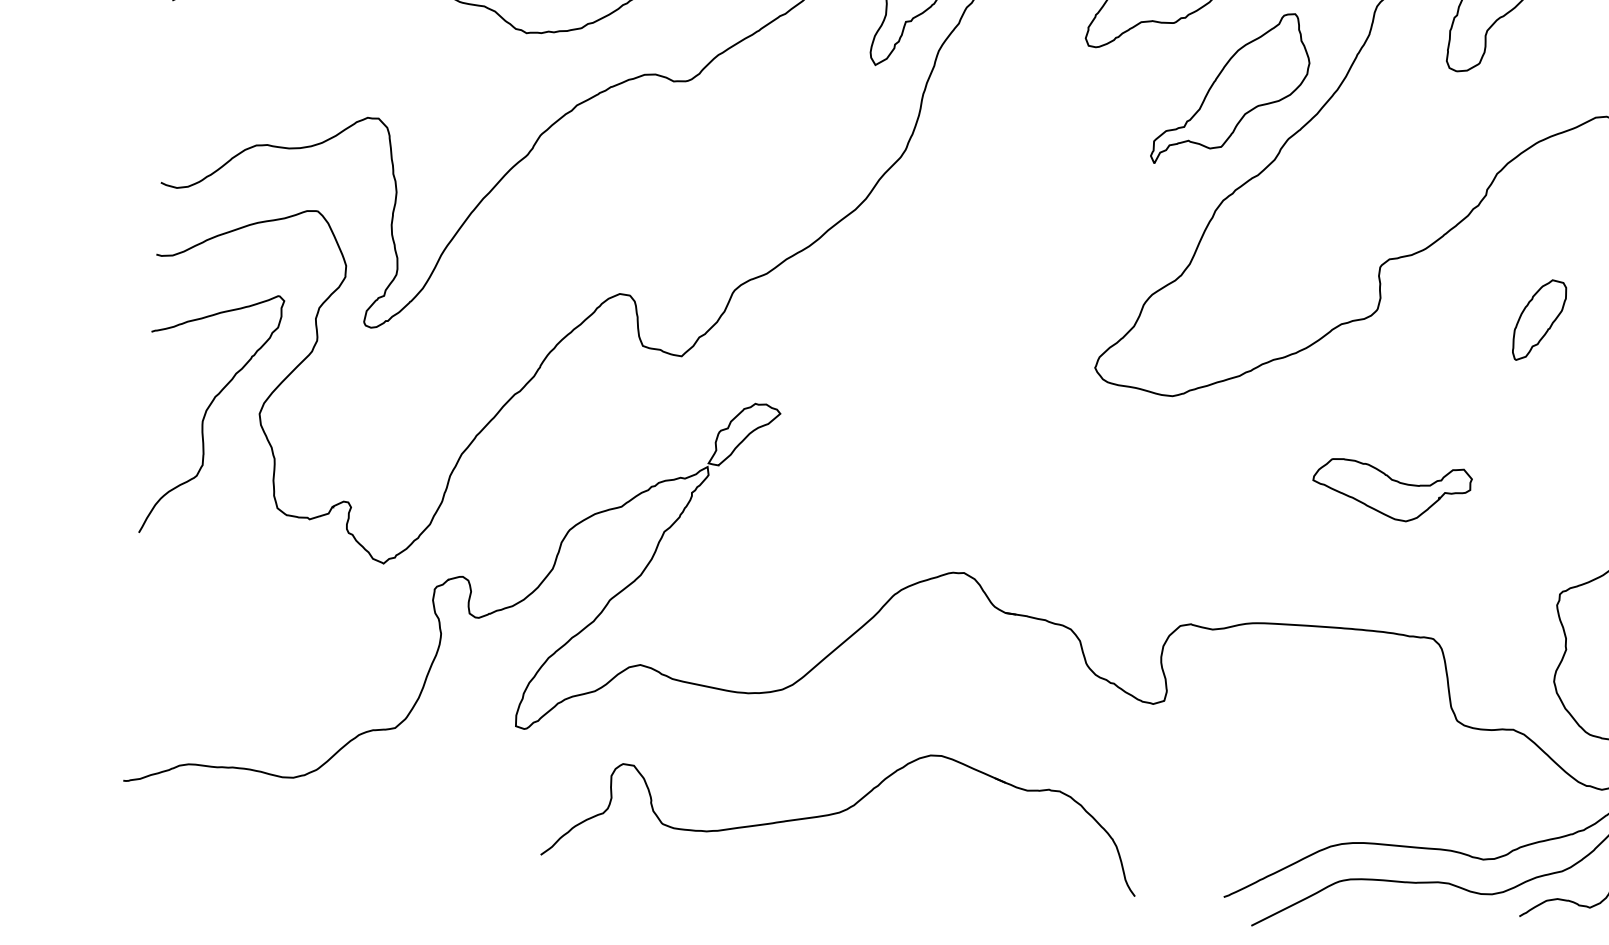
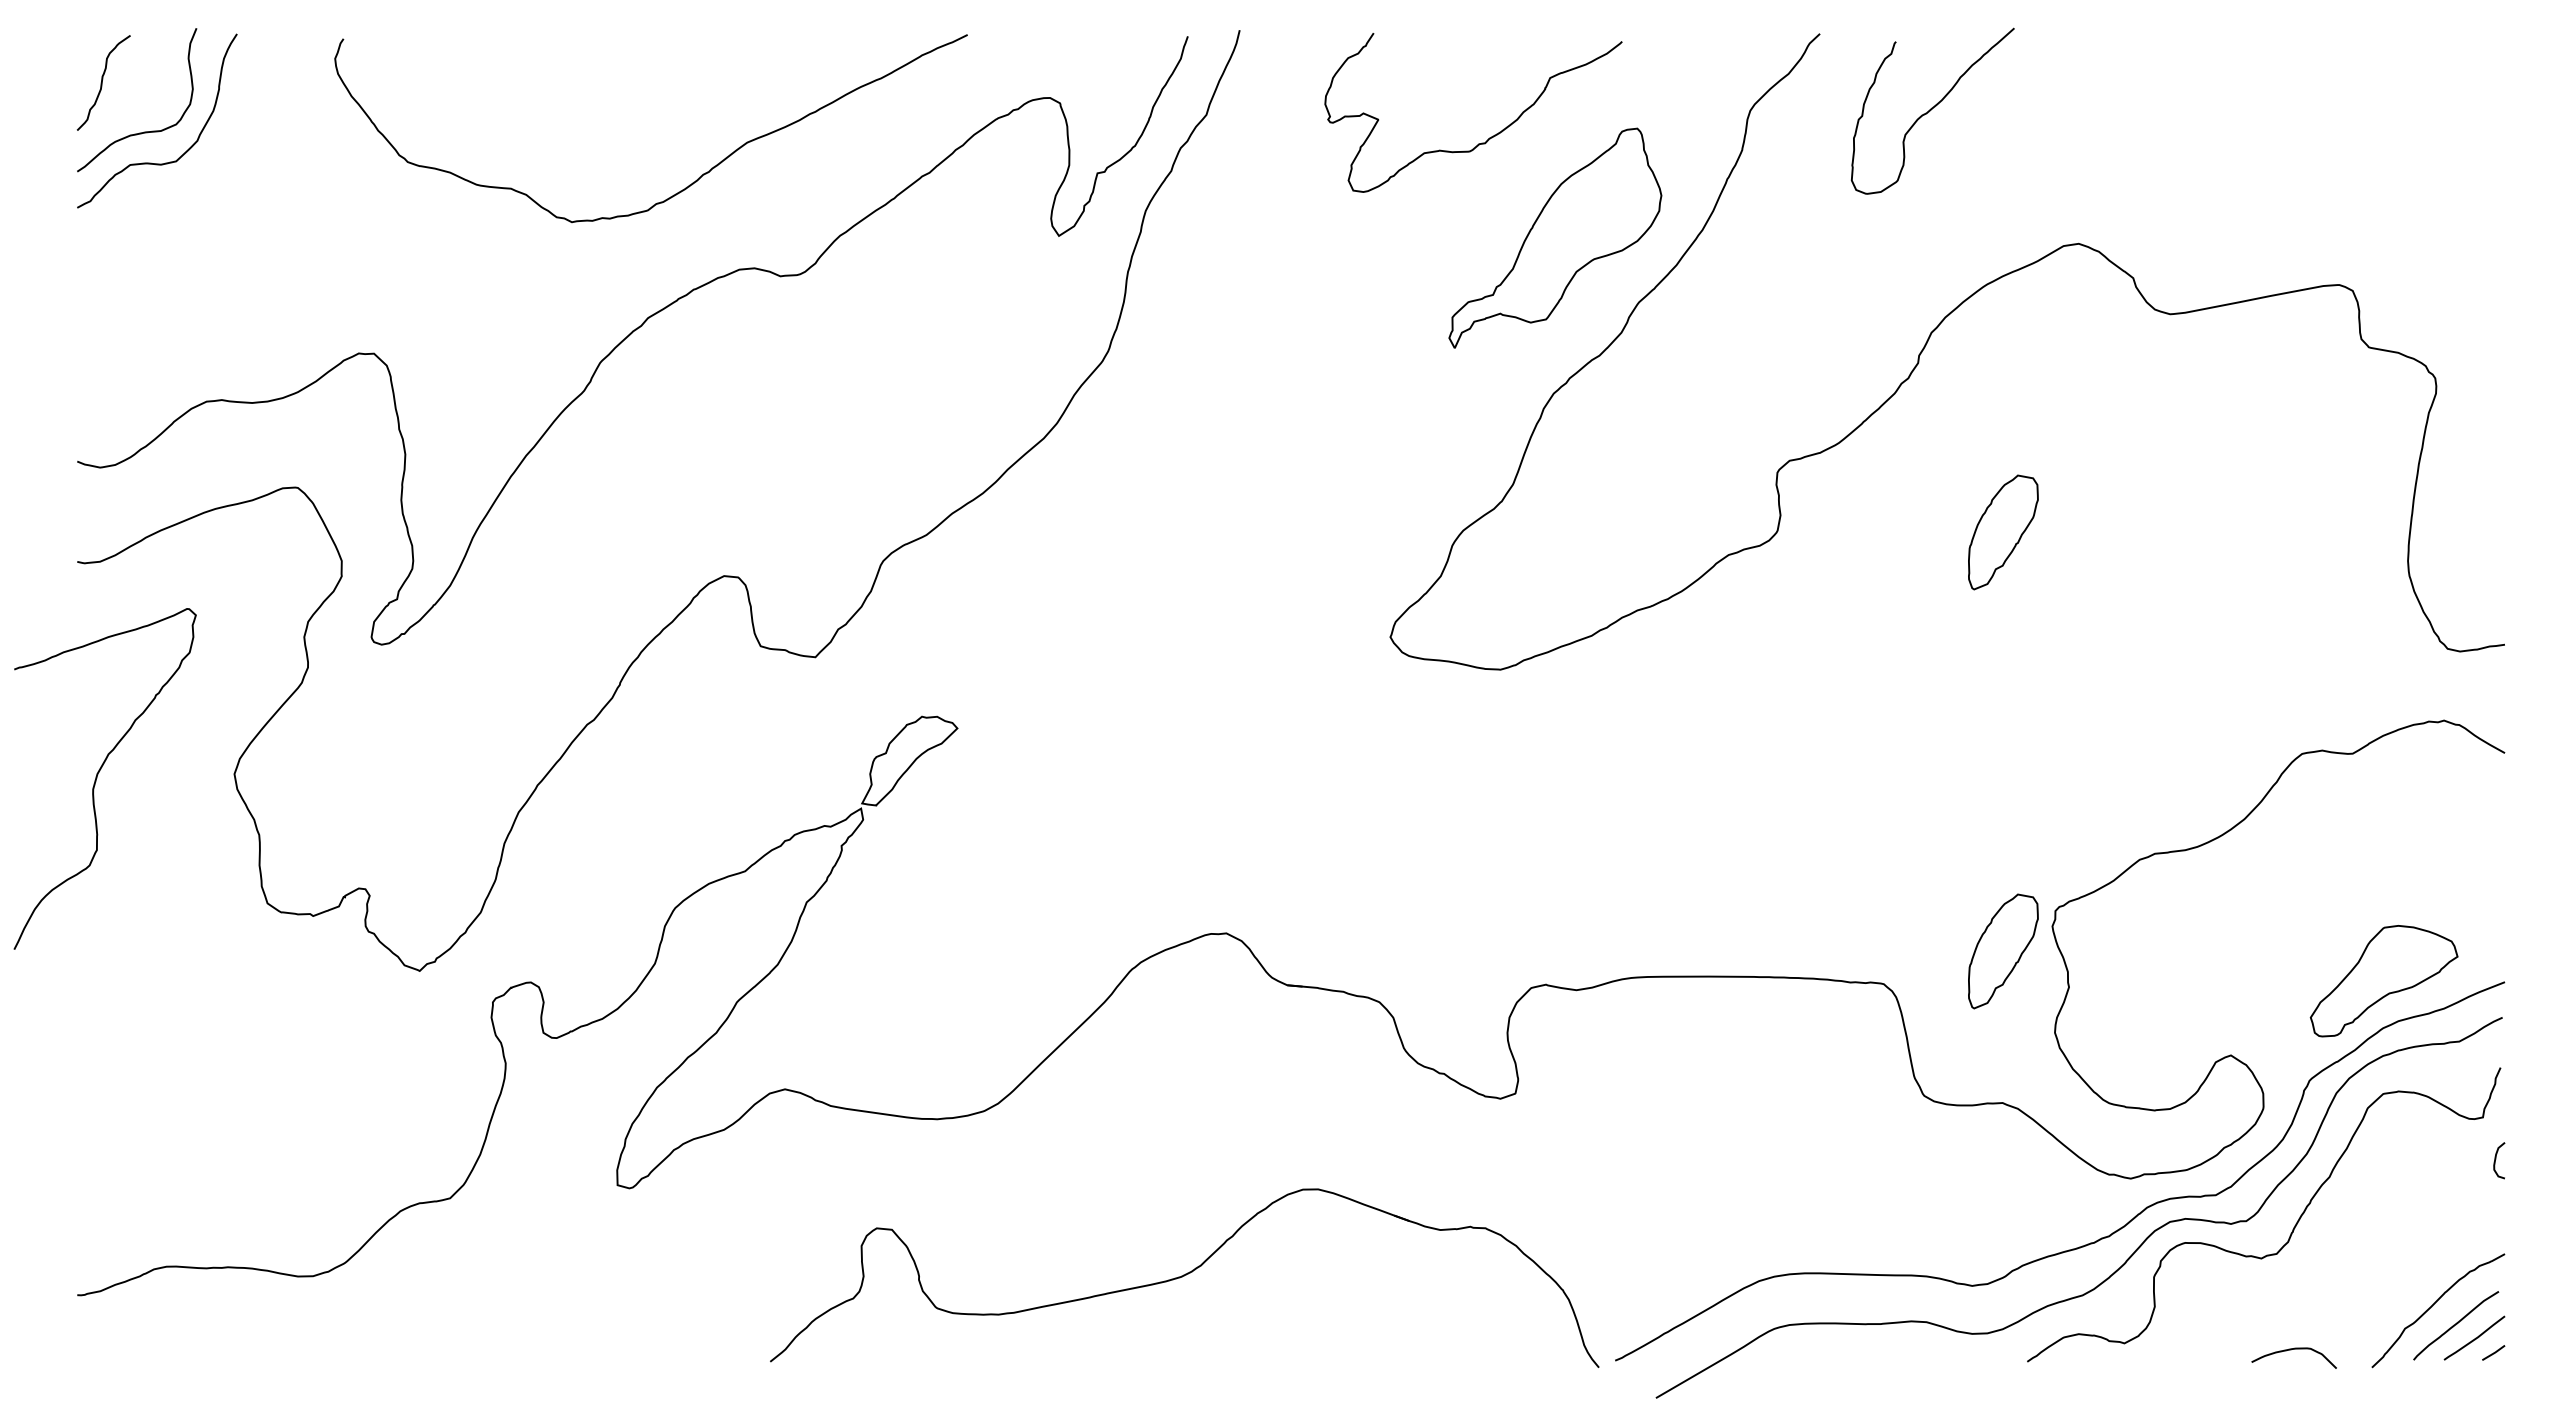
curve: (206, 413) -> (97, 778), moved
part: (1392, 491) -> (1813, 782), removed
part: (1520, 621) -> (2003, 951), added
part: (841, 813) -> (1184, 1277), moved

